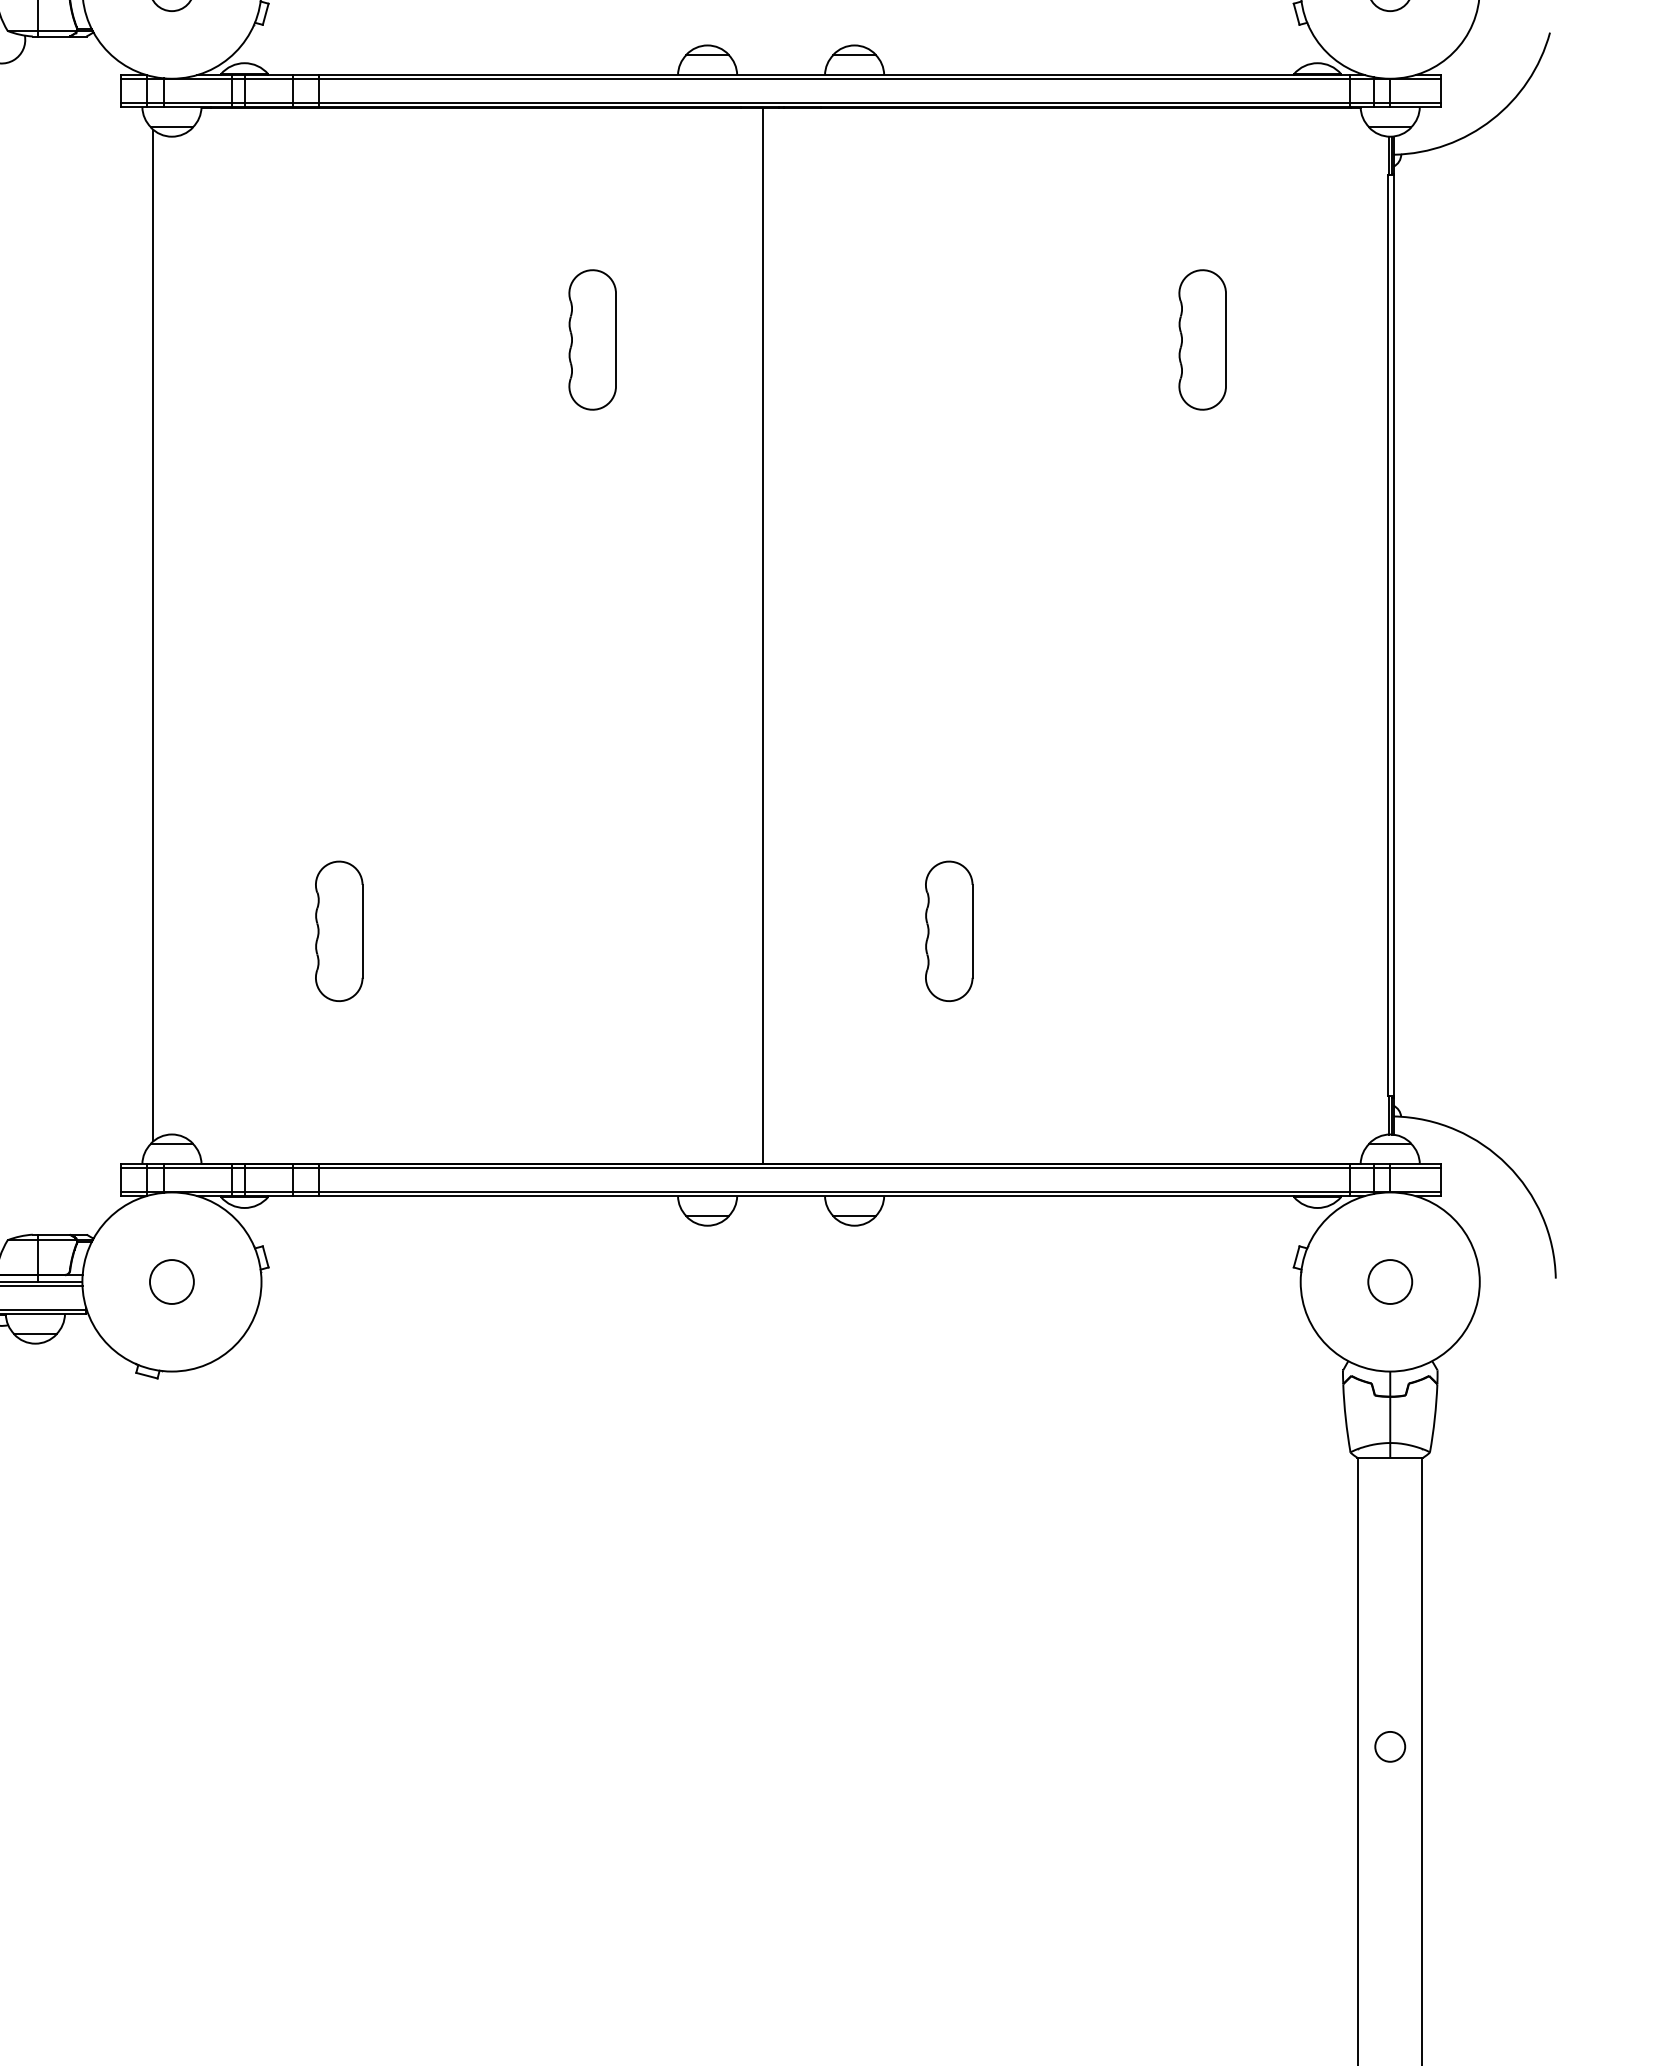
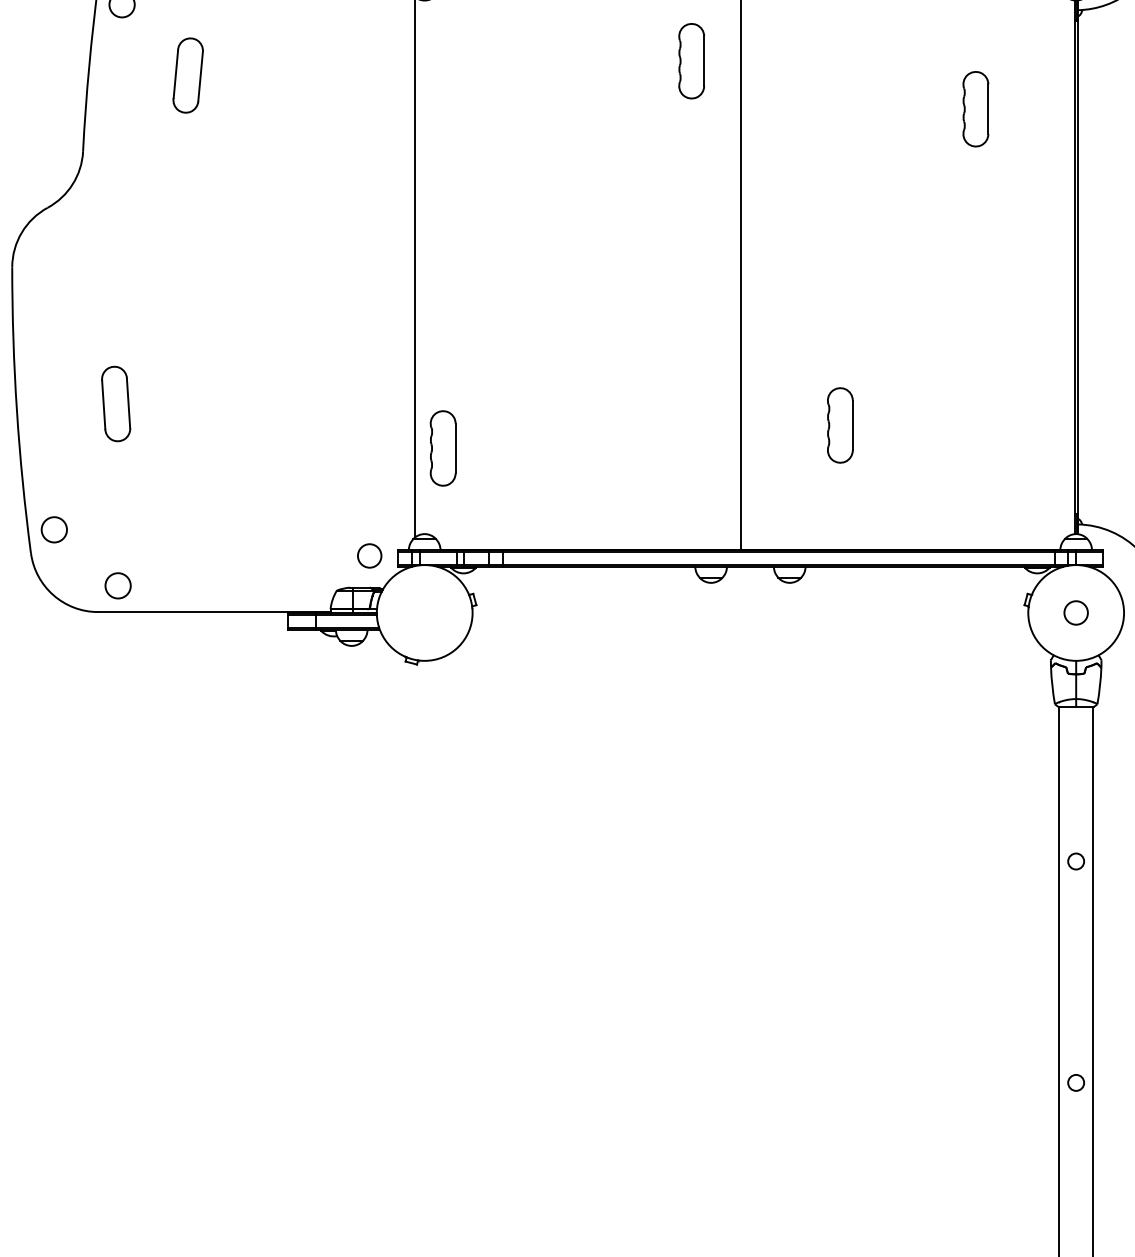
part: (592, 340) -> (691, 61), moved
part: (337, 931) -> (442, 448), moved
circle: (171, 1281) -> (369, 555), moved

